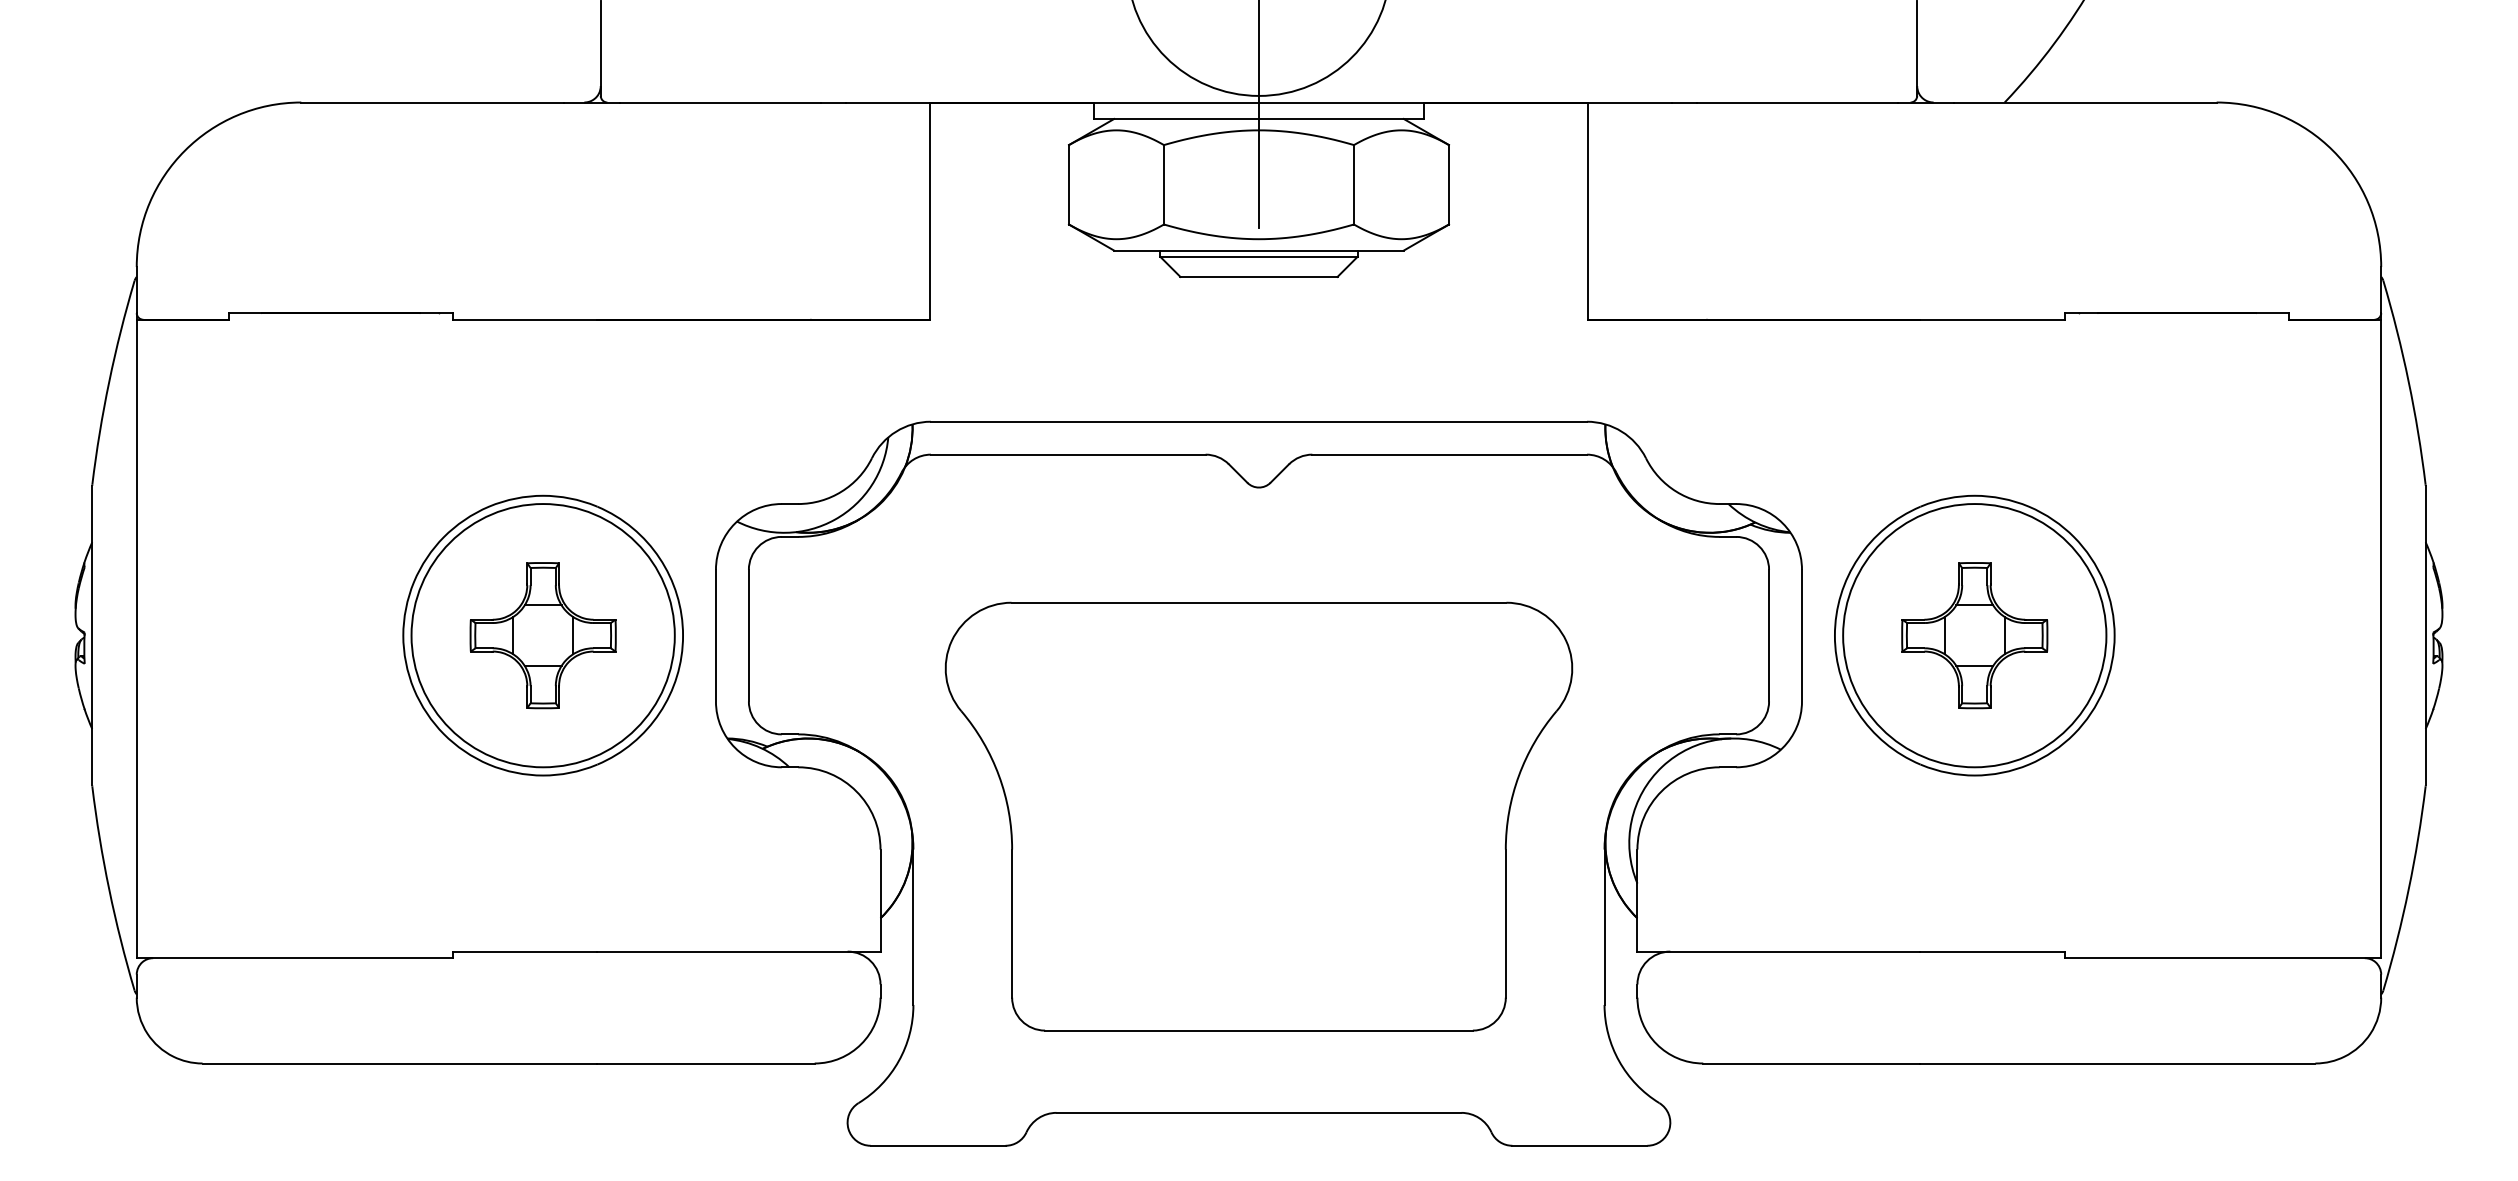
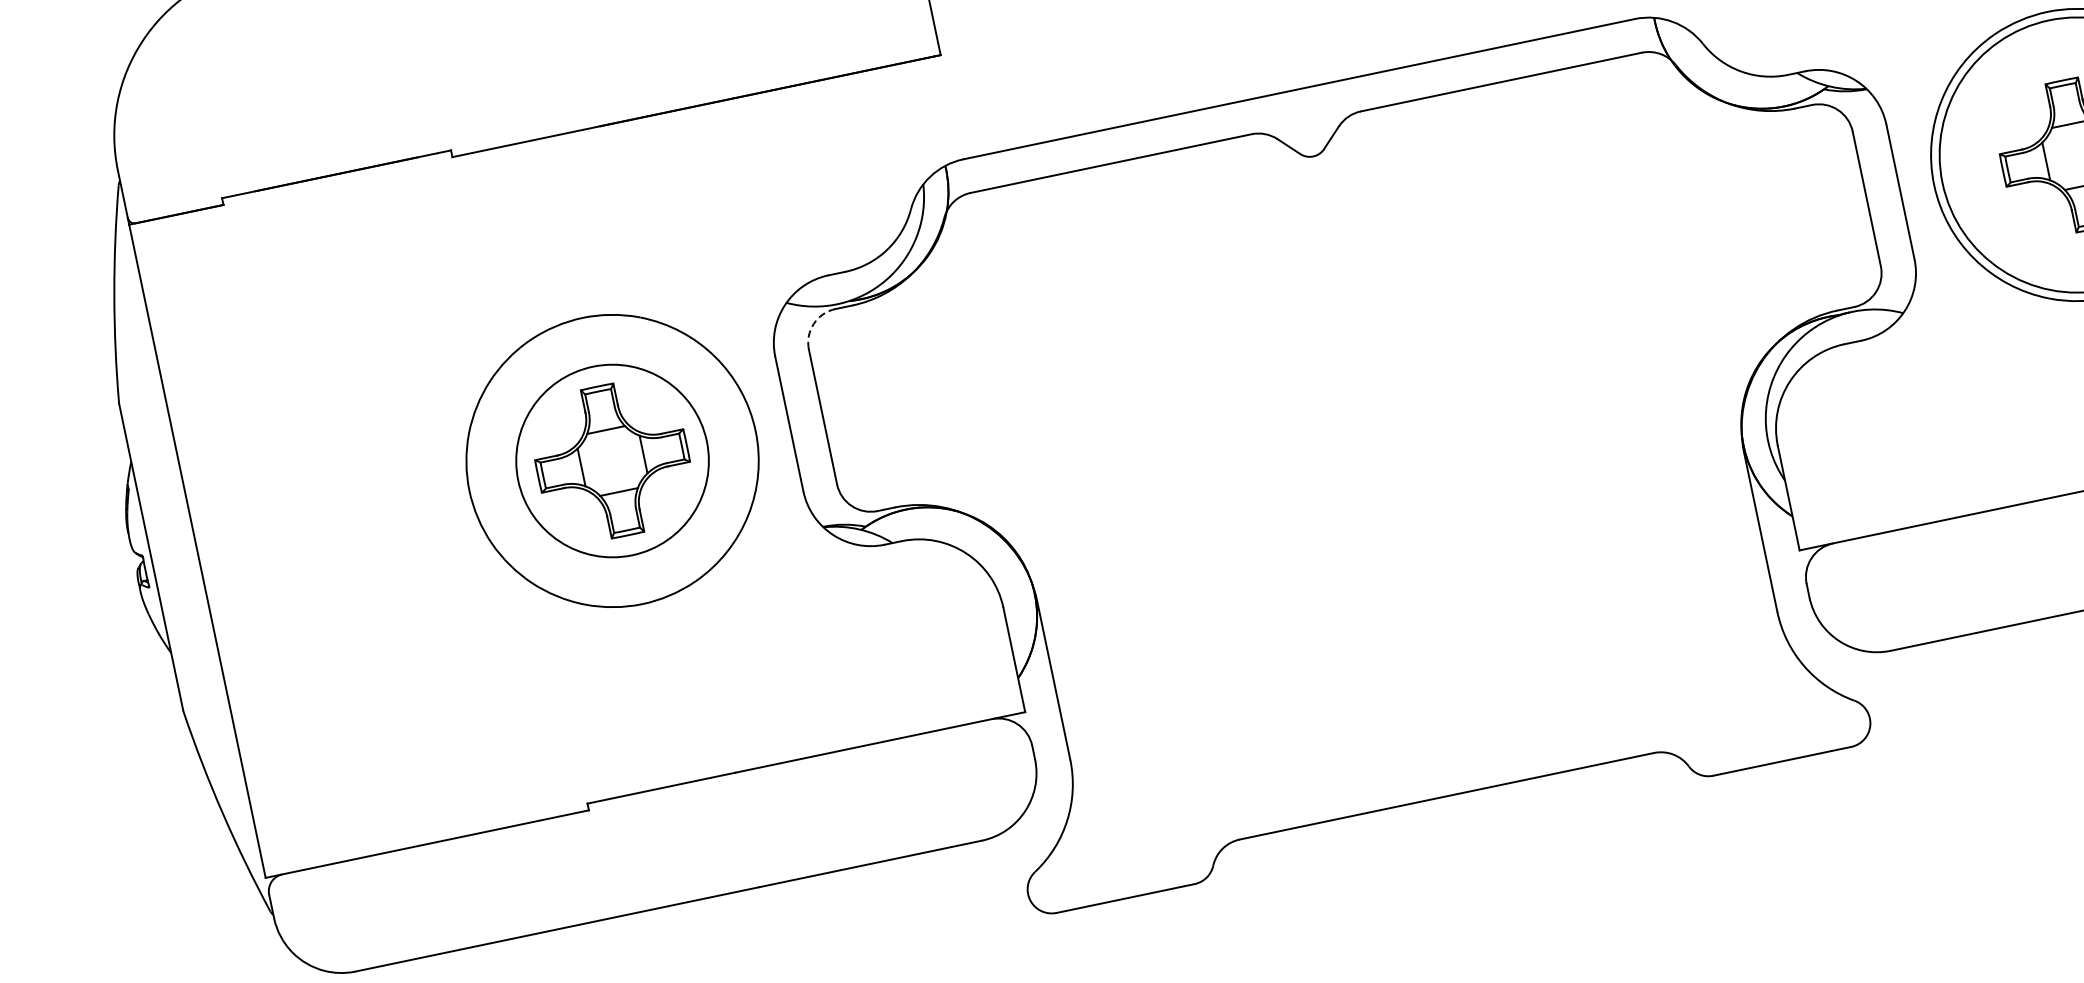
arc: (758, 546) -> (813, 323), solid -> dashed
circle: (542, 635) -> (611, 461), size x0.7
part: (1258, 816) -> (1383, 493), removed

